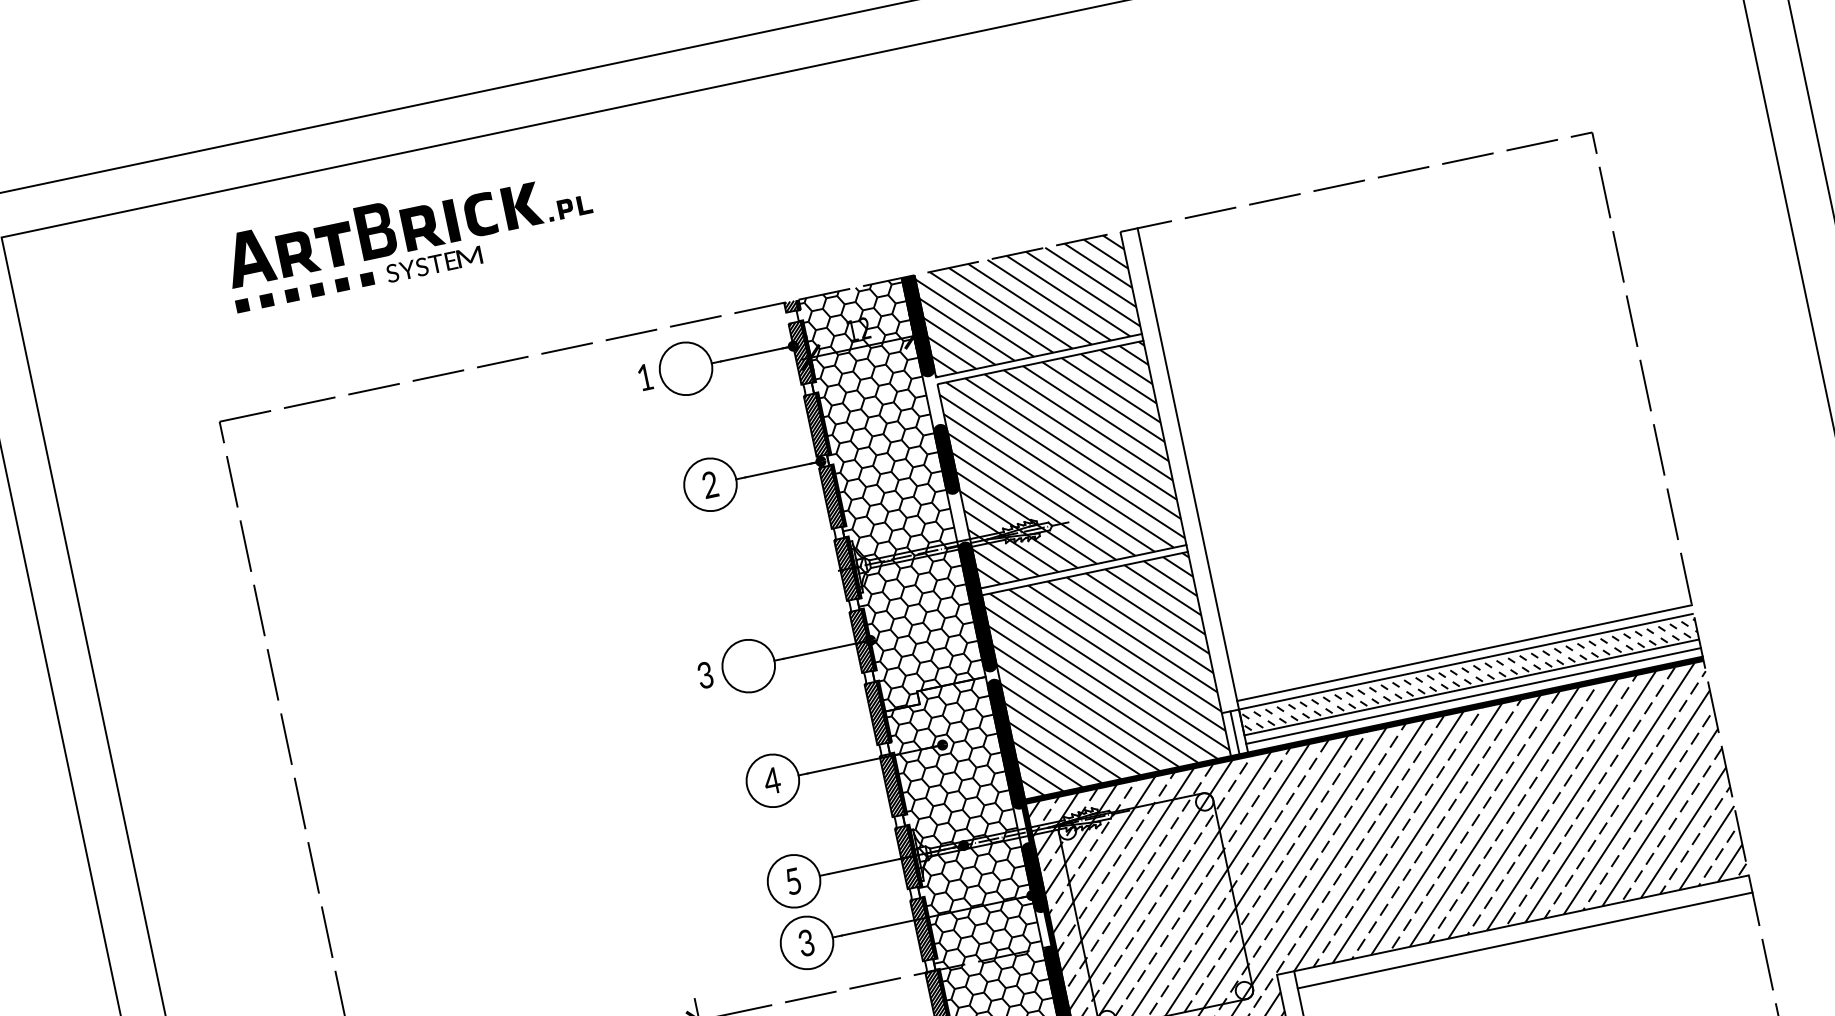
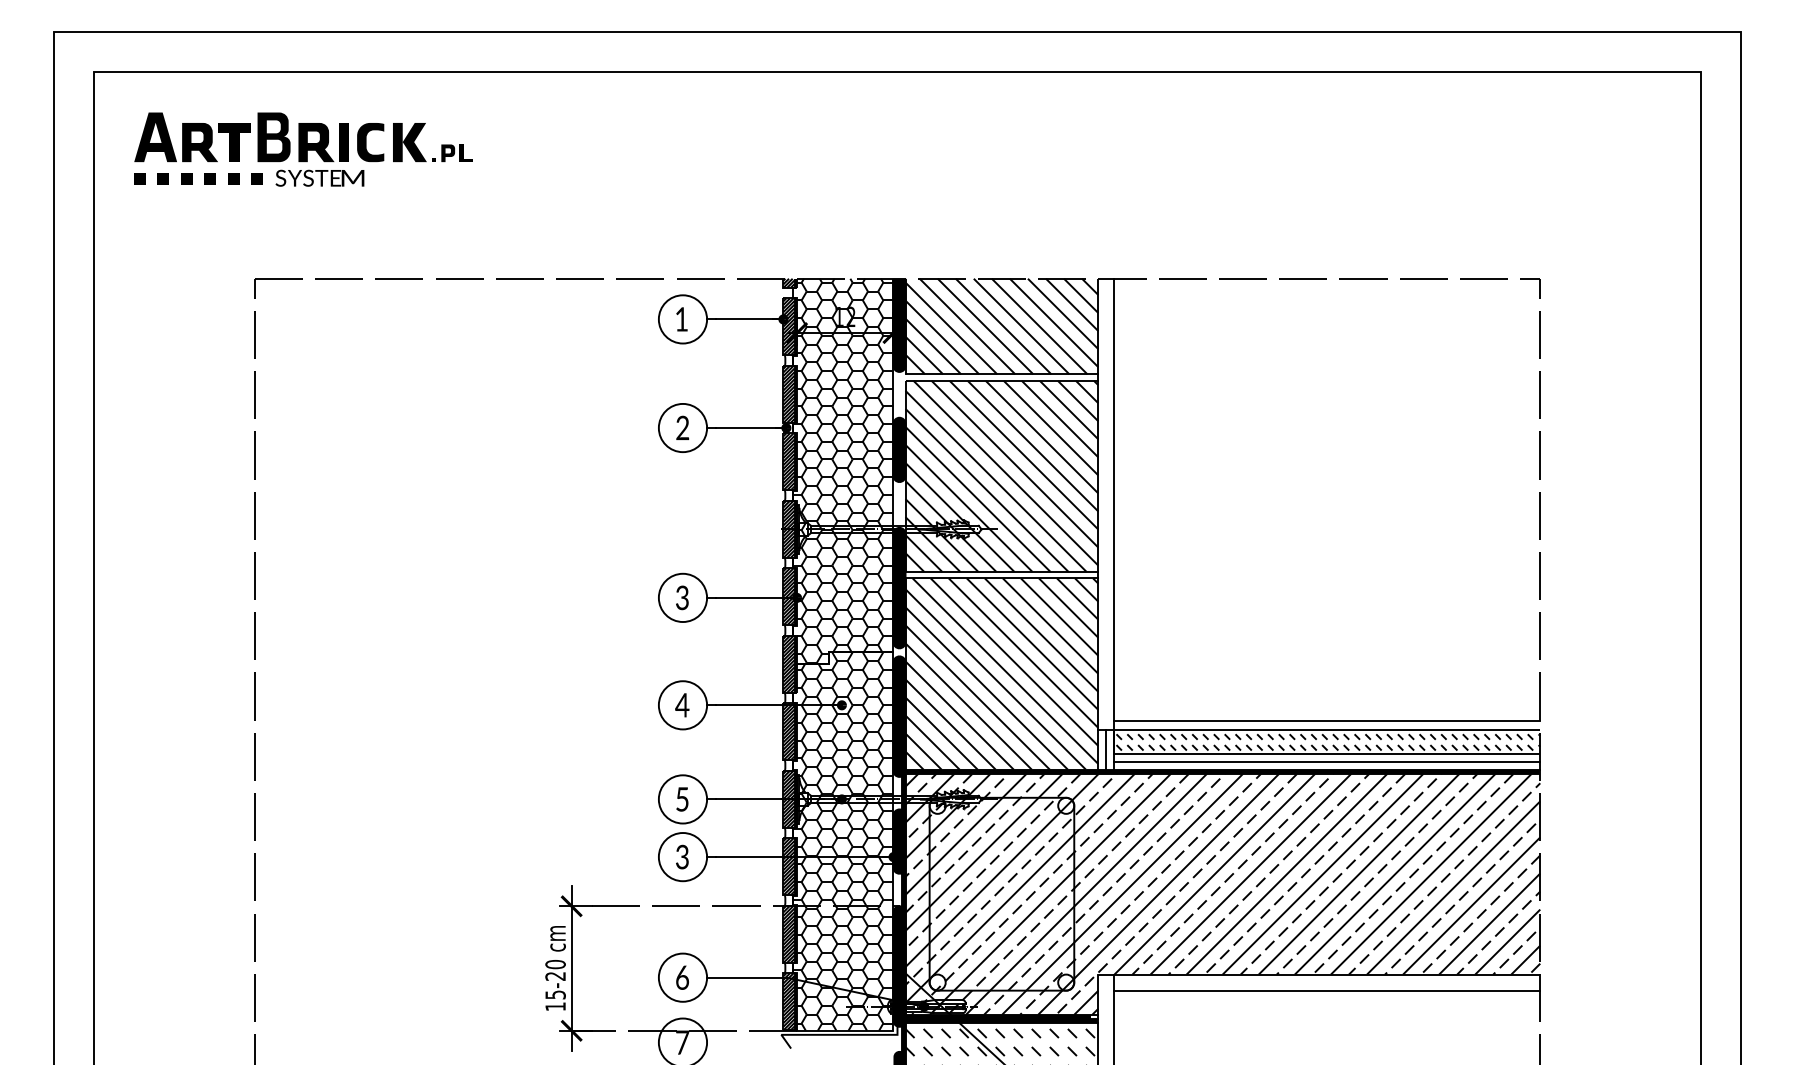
text: (410, 237) -> (303, 149), moved
text: (645, 377) -> (681, 319), moved
text: (705, 674) -> (682, 597), moved

